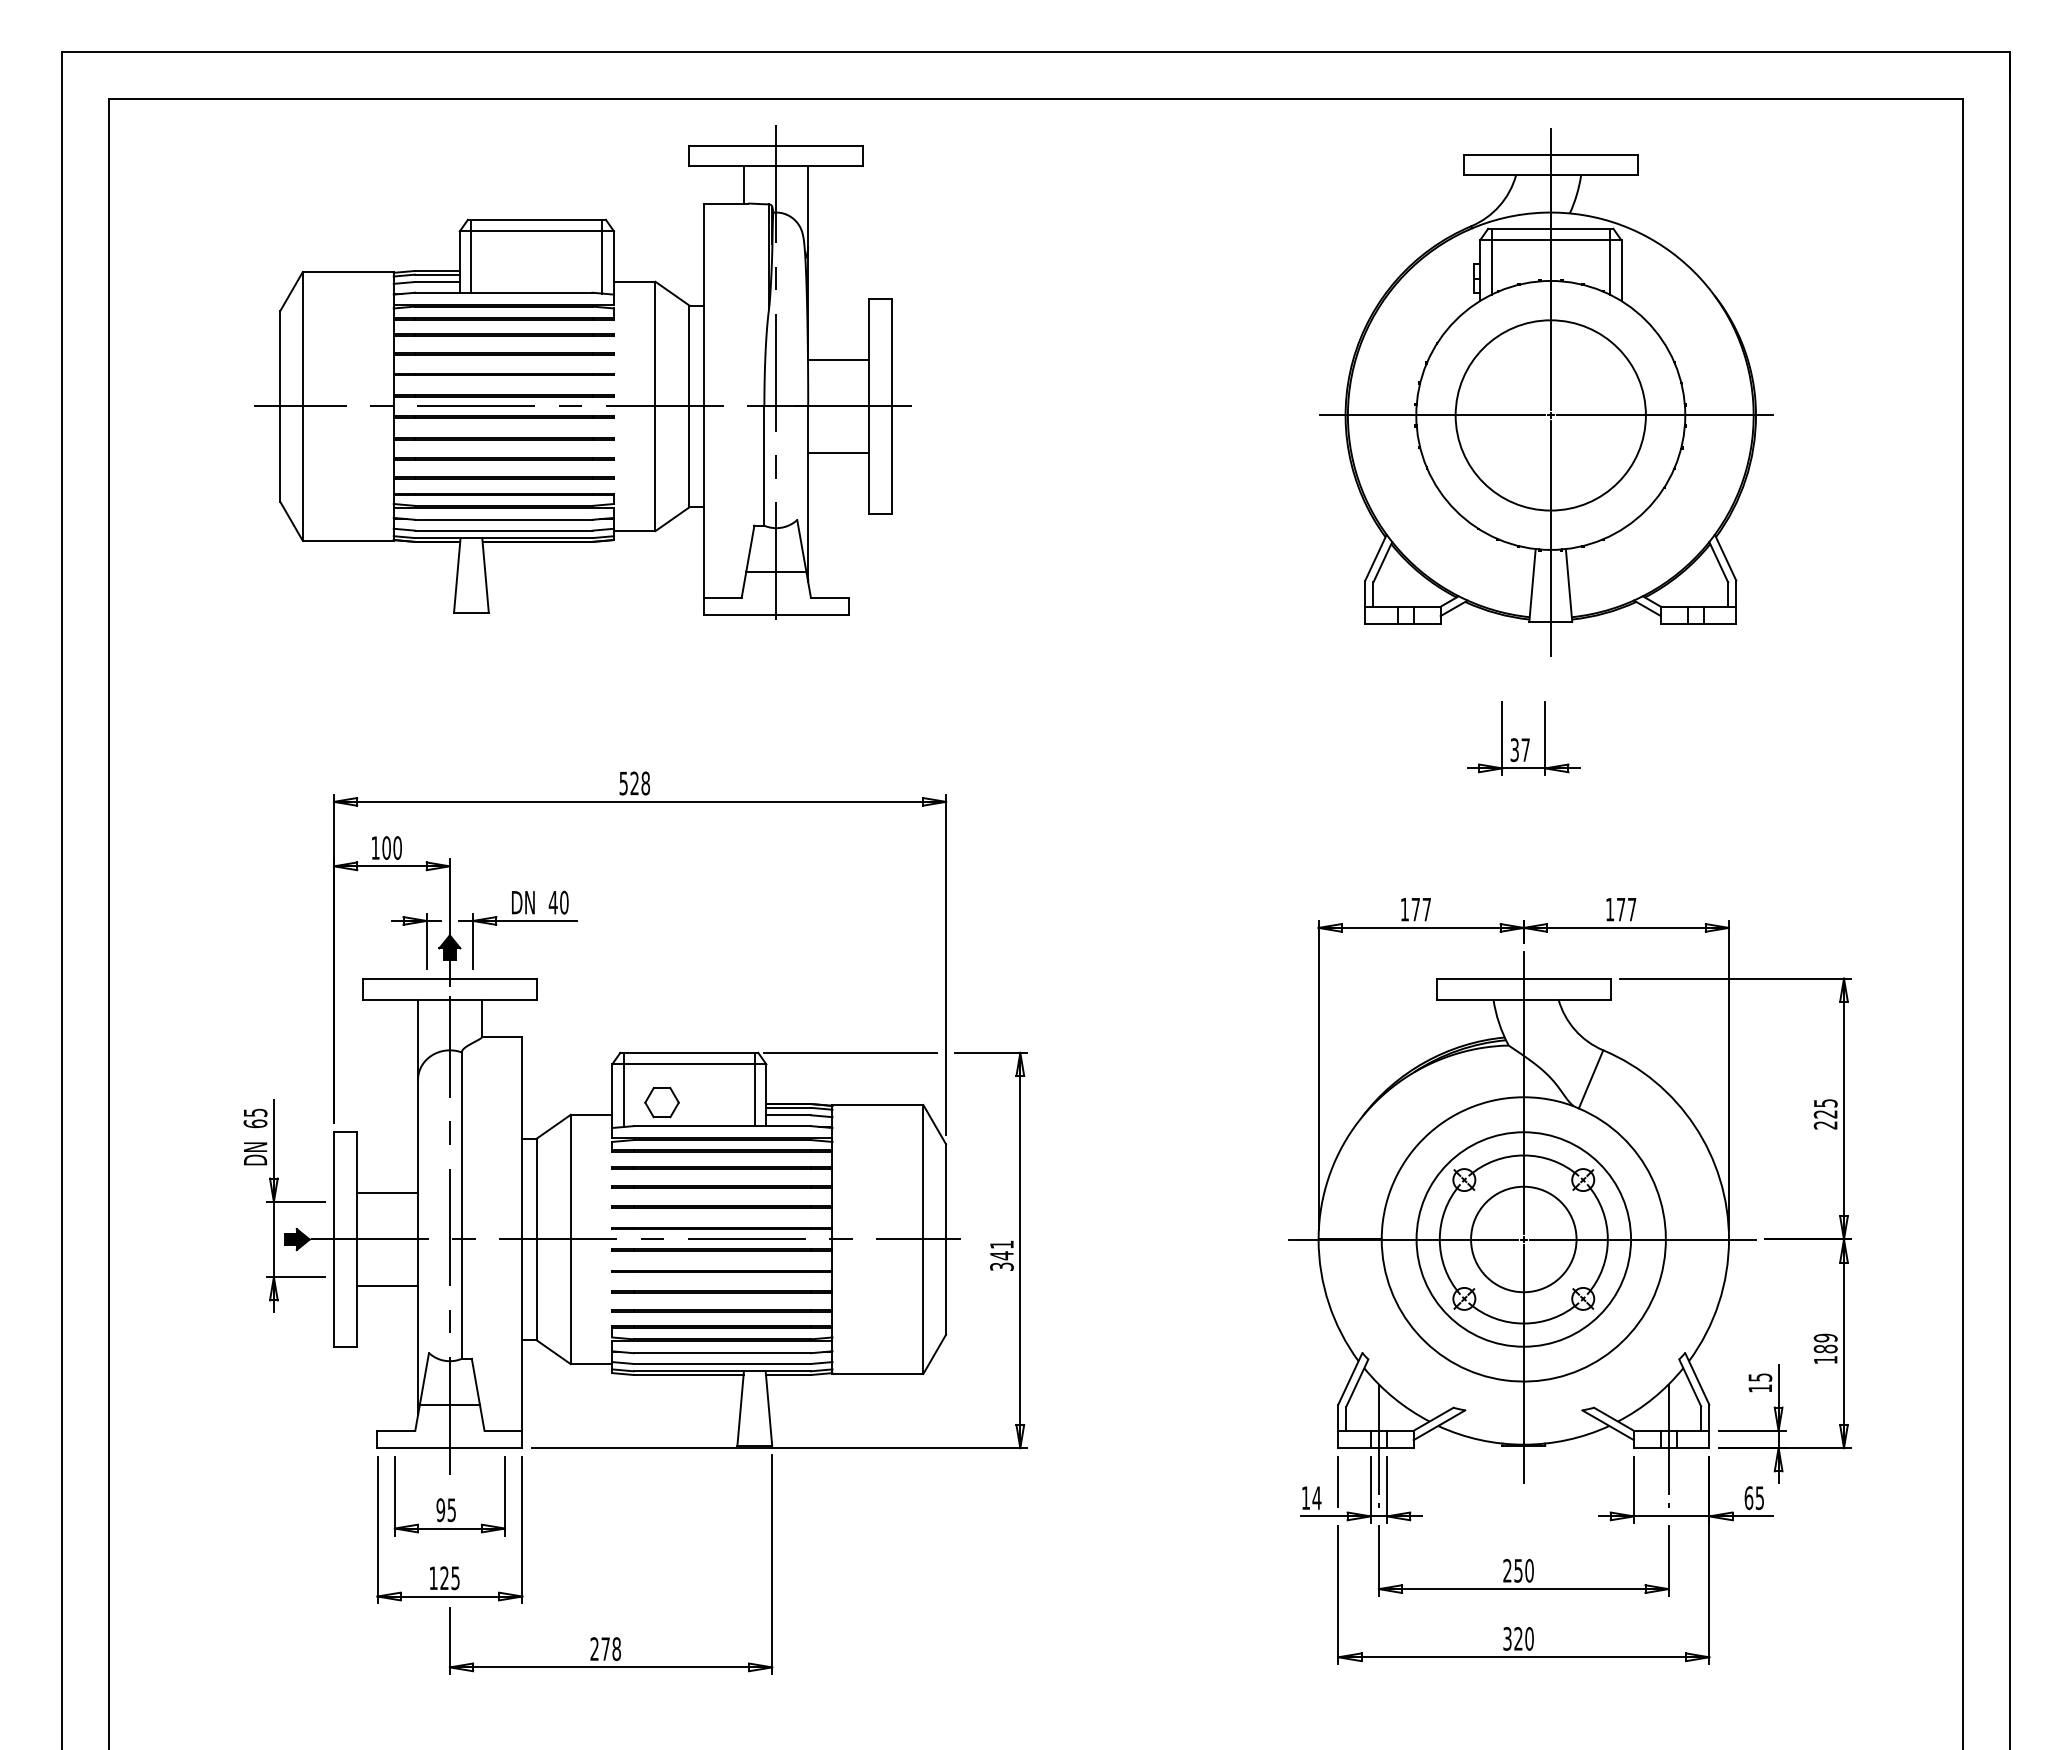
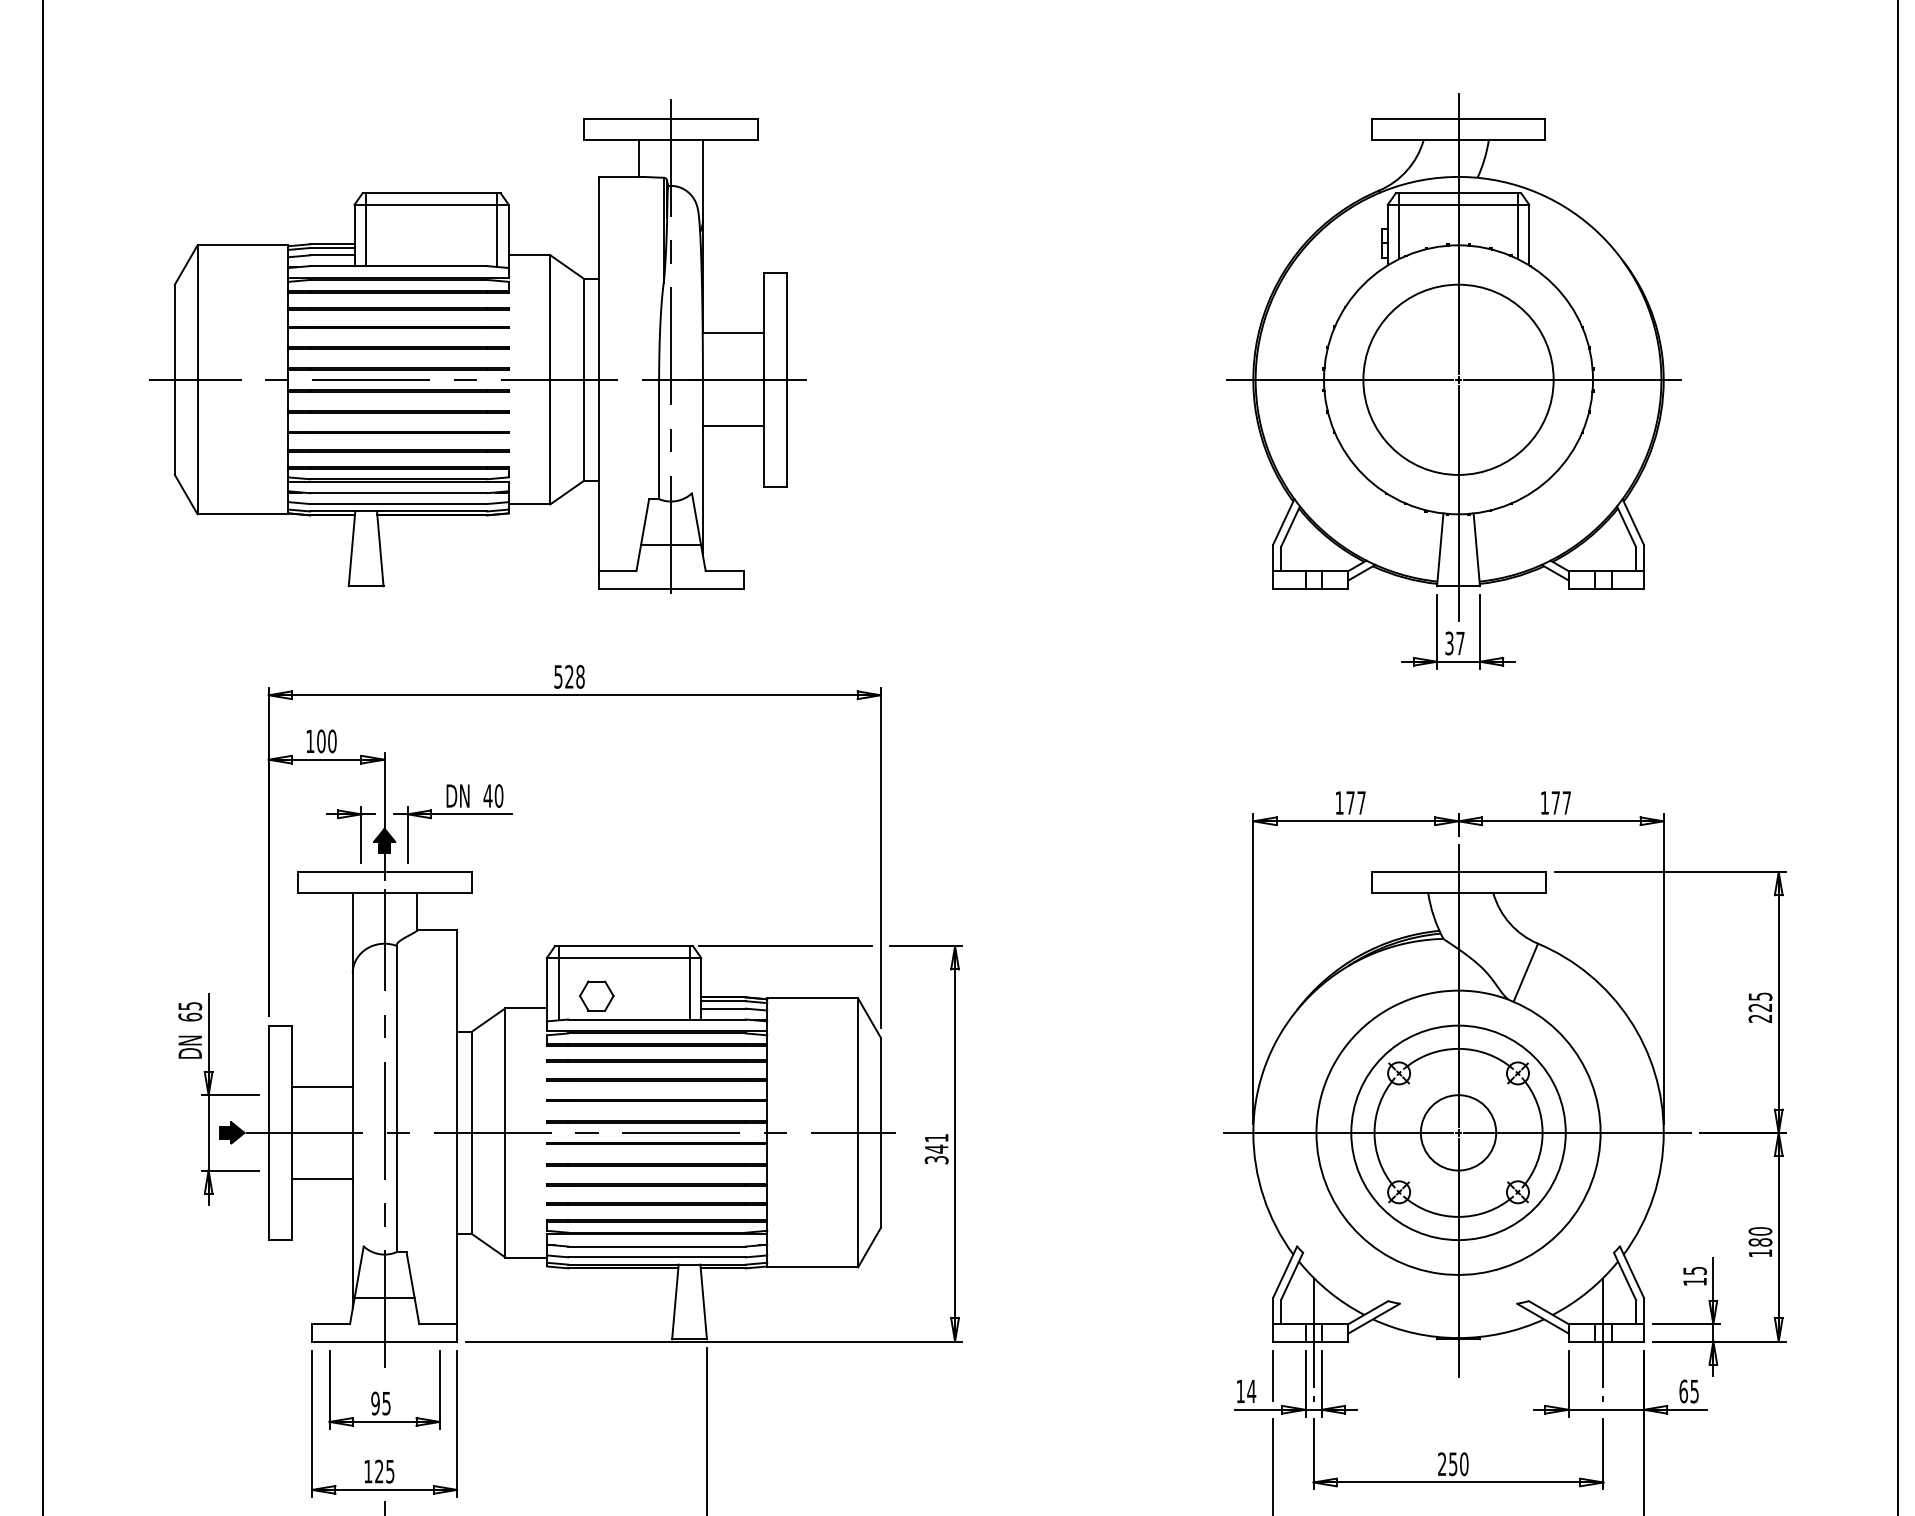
part: (582, 372) -> (477, 345), moved
part: (1546, 392) -> (1454, 356), moved
circle: (1523, 1239) -> (1458, 1132), size x0.71
text: (1825, 1337) -> (1760, 1230), 189 -> 180

